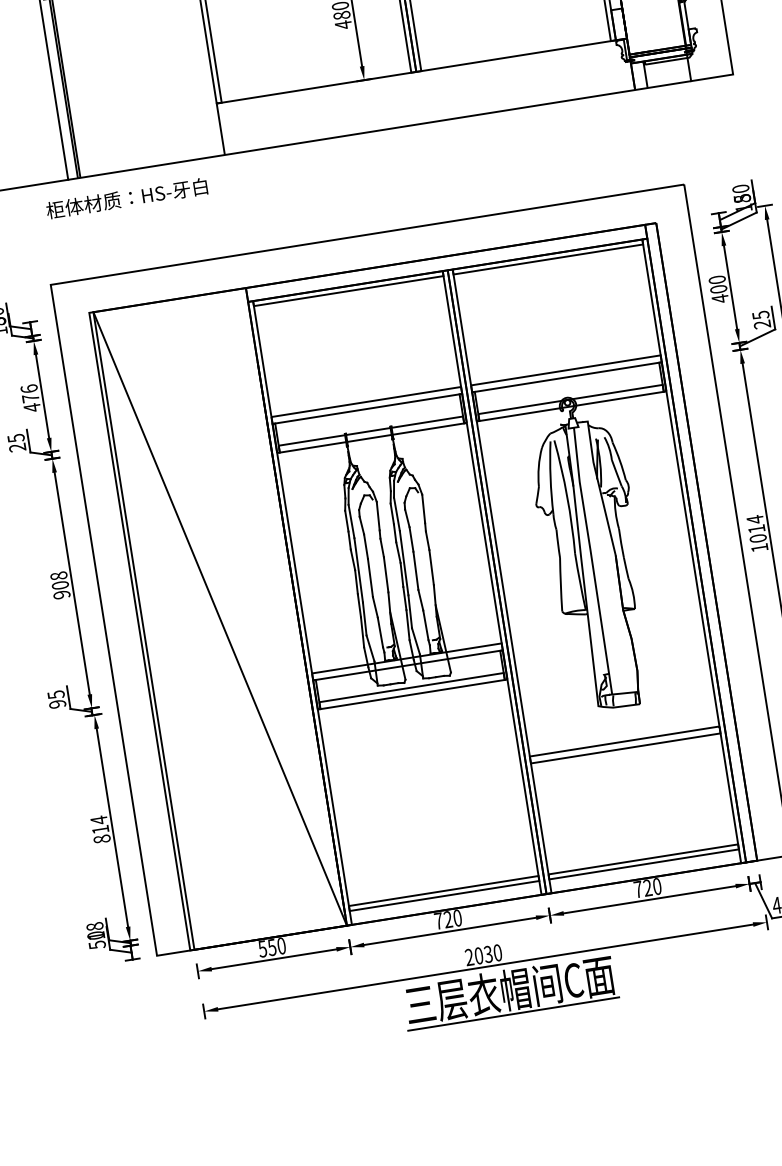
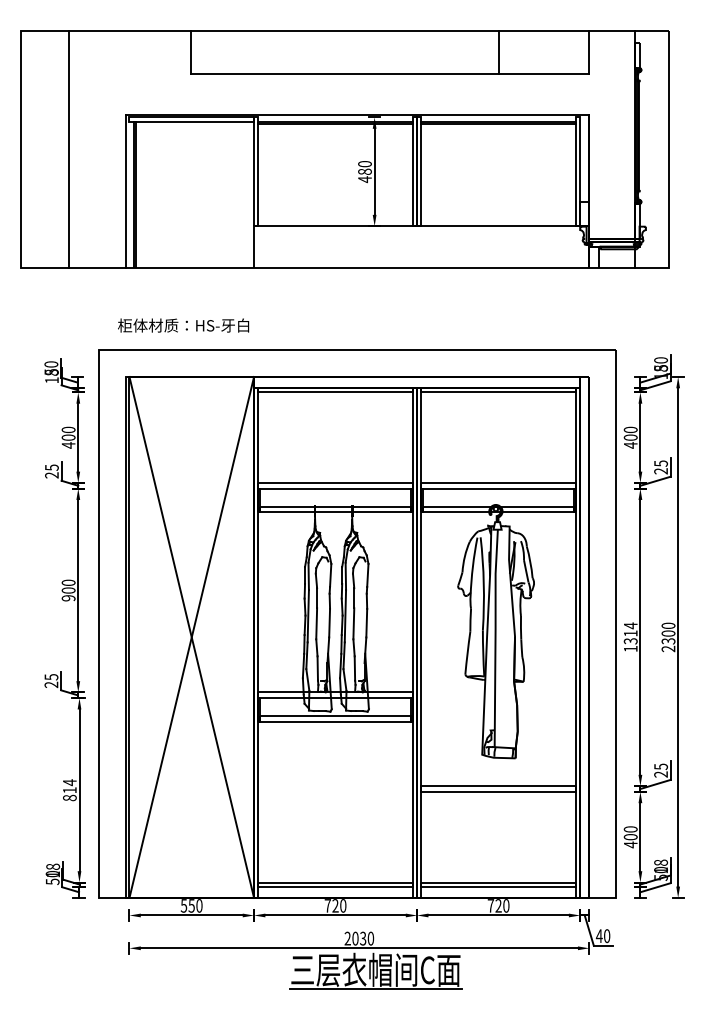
text: (126, 198) -> (183, 325), moved
text: (29, 393) -> (68, 433), 476 -> 400
text: (757, 538) -> (630, 641), 1014 -> 1314
text: (58, 575) -> (68, 582), 908 -> 900
line: (219, 617) -> (191, 636), added
text: (57, 703) -> (51, 684), 95 -> 25

